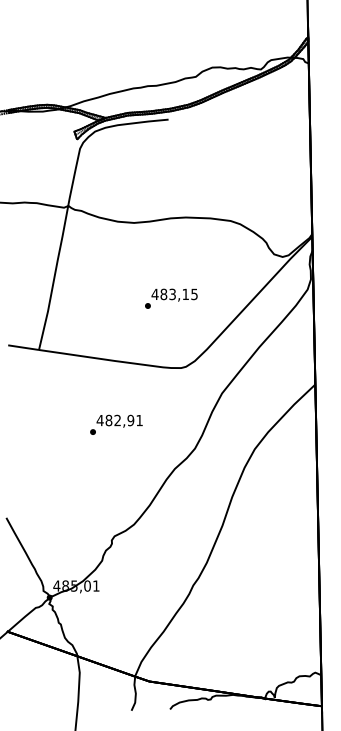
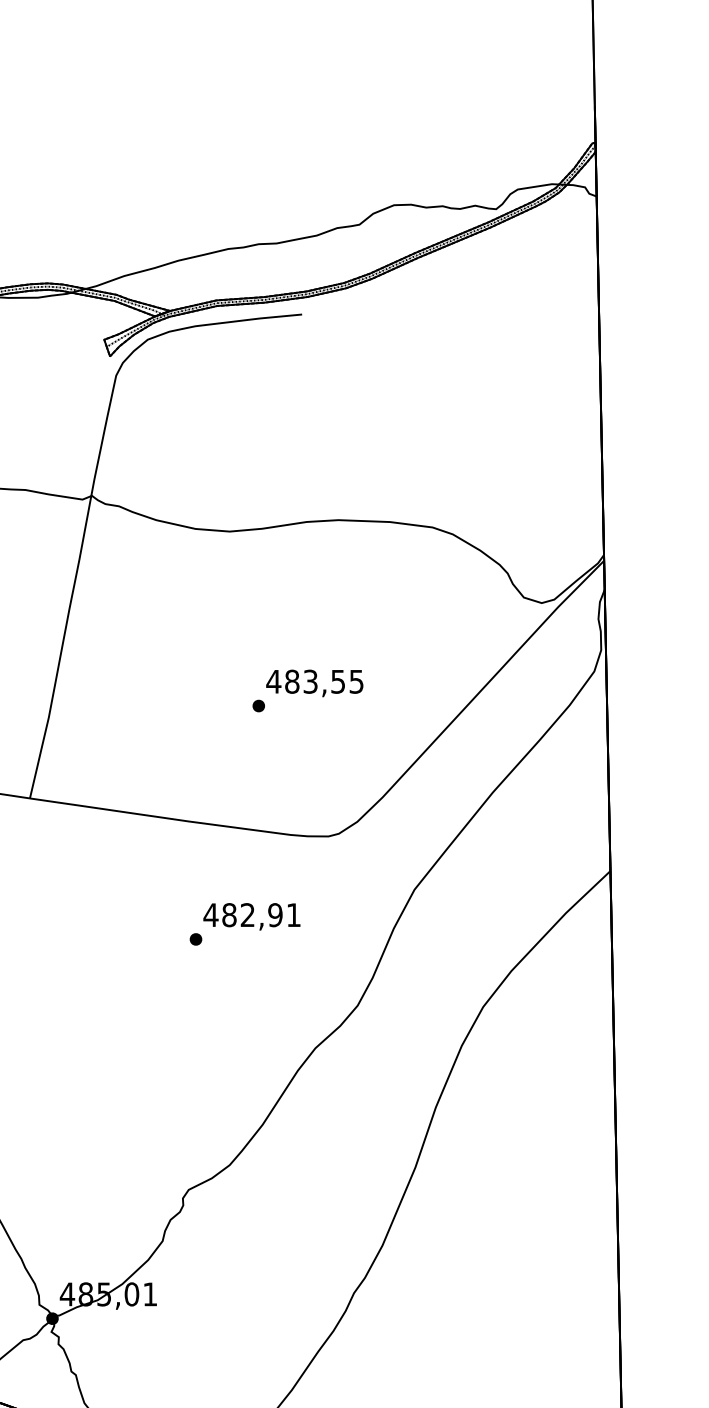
text: (185, 294) -> (337, 681), 483,15 -> 483,55
text: (116, 424) -> (245, 923), moved

